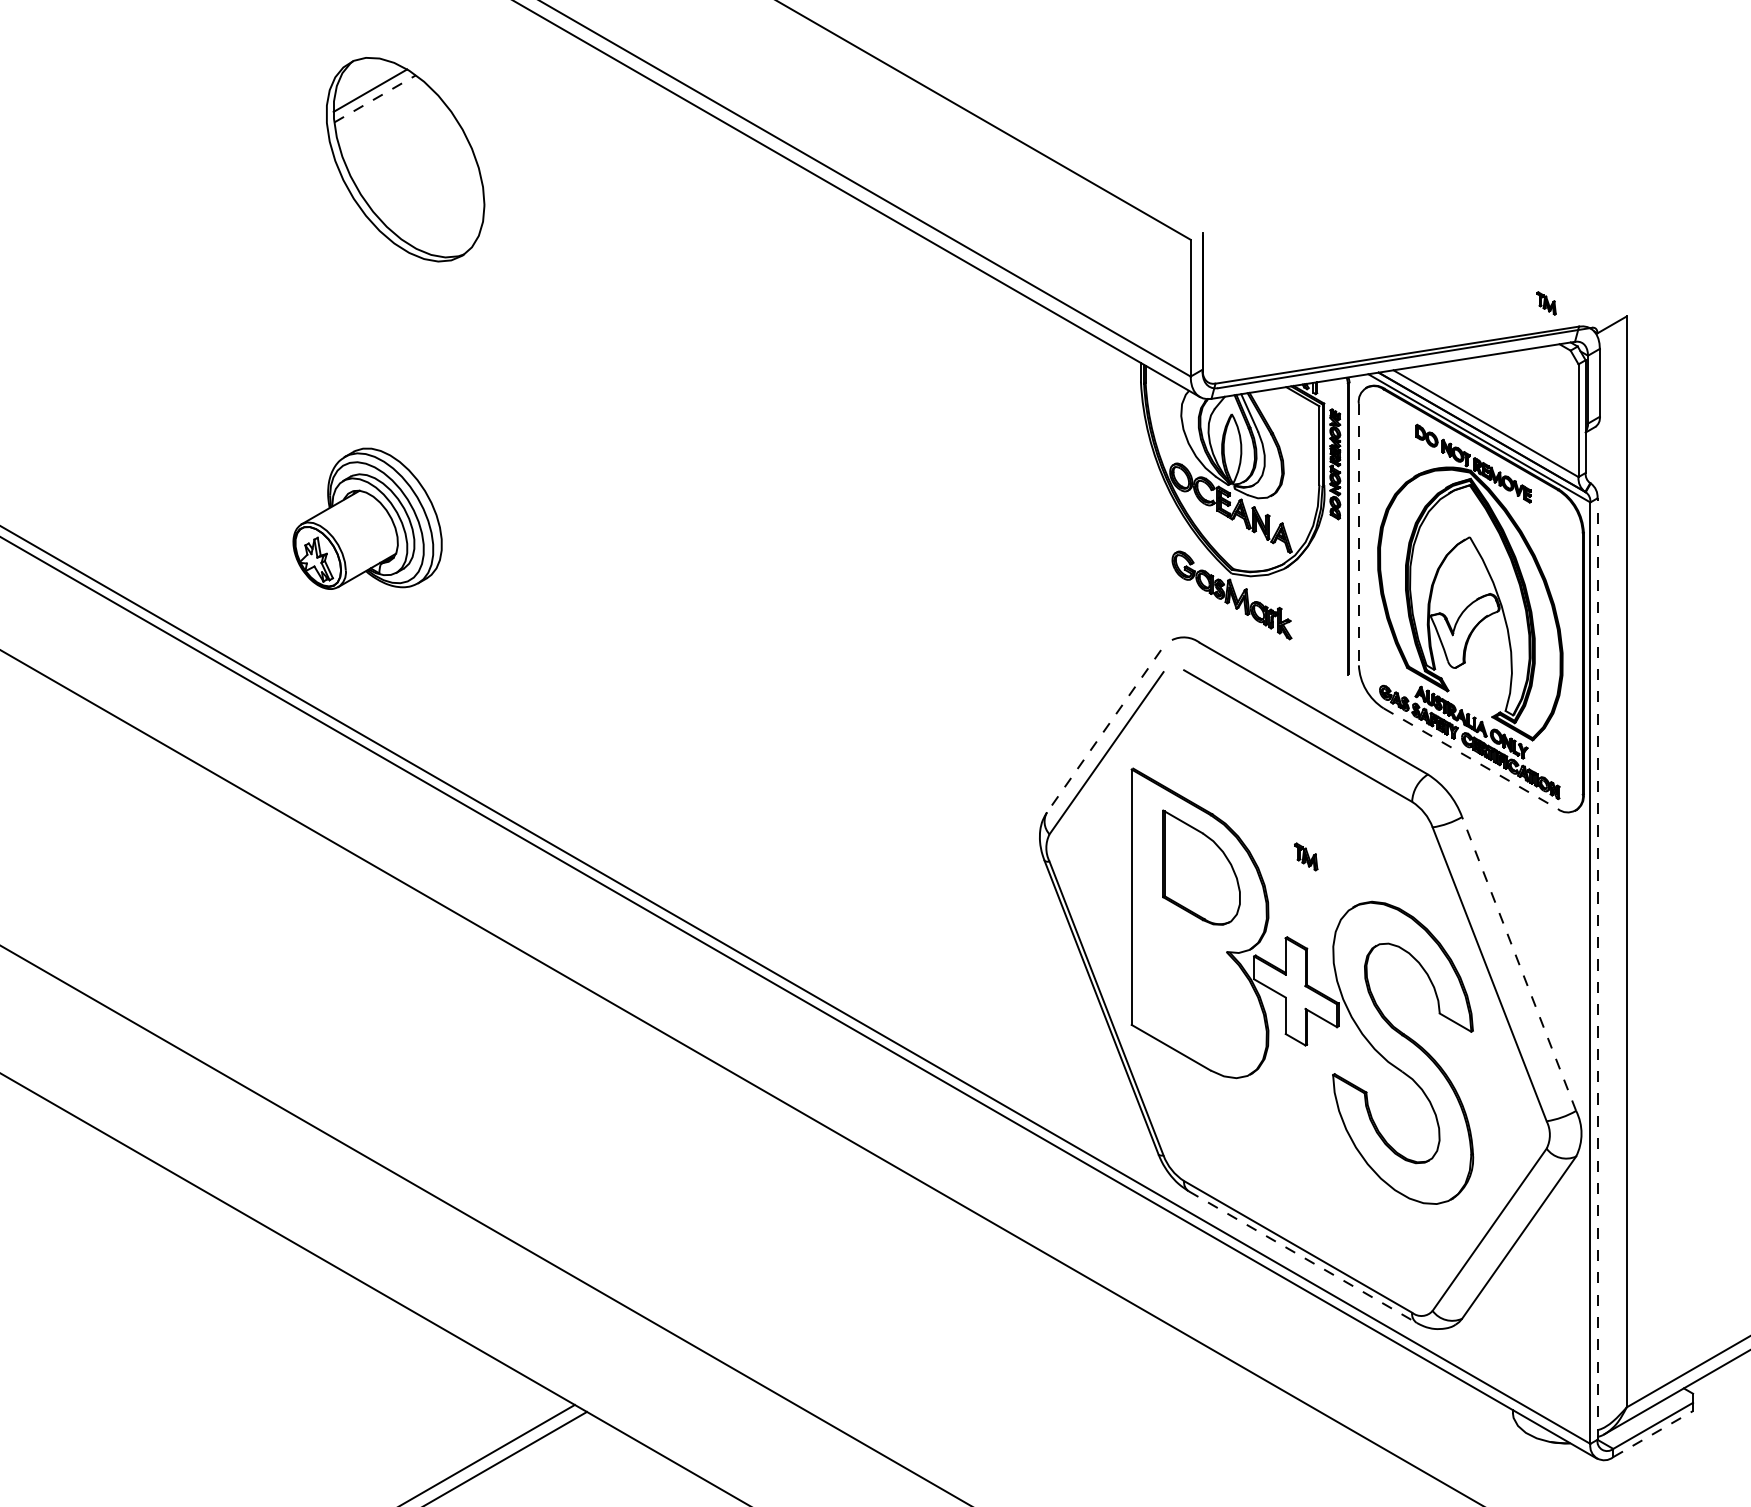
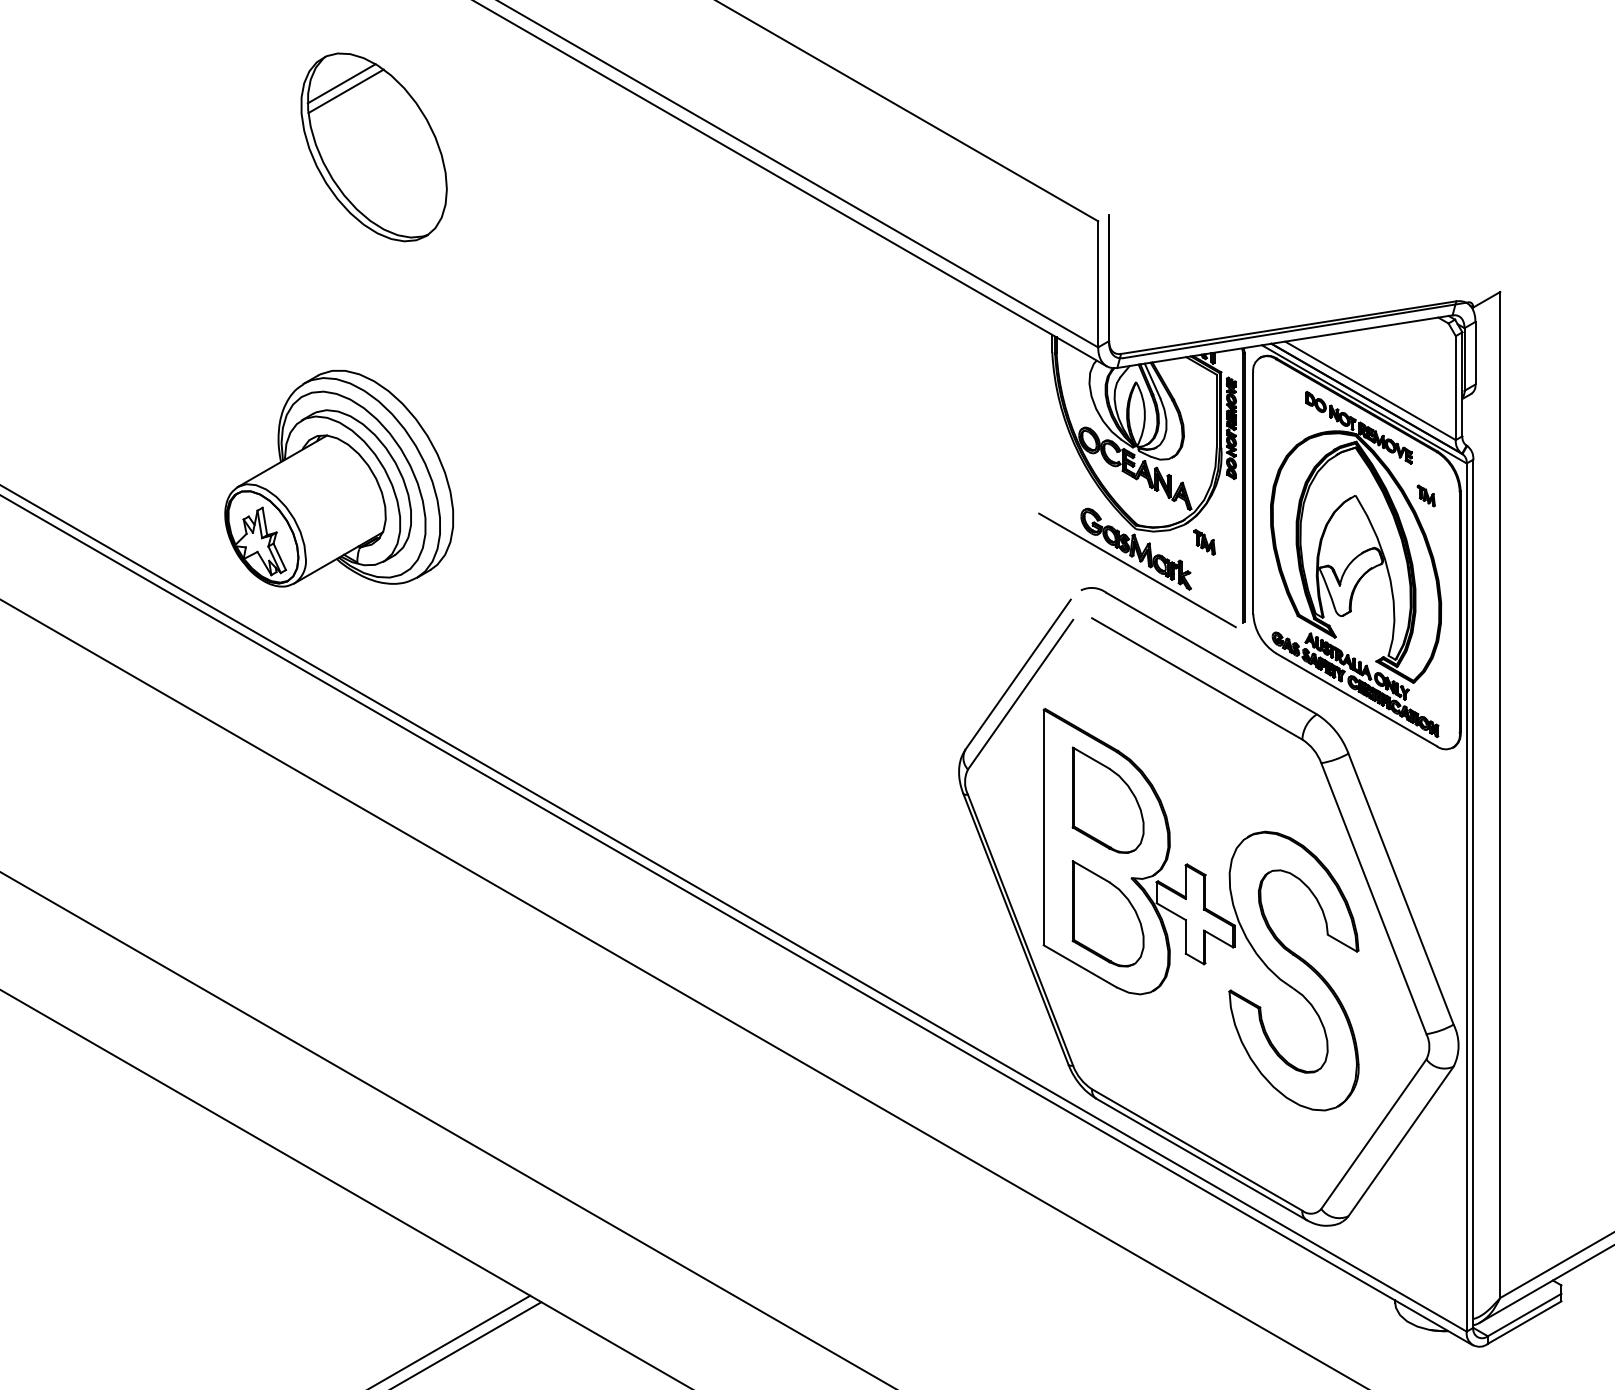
line: (375, 99) -> (346, 91), dashed -> solid
part: (1545, 302) -> (1425, 495), moved
part: (366, 518) -> (338, 478), size x1.67
line: (1359, 534) -> (1253, 493), dashed -> solid
line: (1233, 618) -> (1137, 570), added
line: (1104, 731) -> (1018, 674), dashed -> solid
line: (1470, 758) -> (1356, 699), dashed -> solid
part: (1306, 857) -> (1204, 542), moved
line: (1518, 963) -> (1400, 888), dashed -> solid
line: (1597, 968) -> (1473, 893), dashed -> solid
part: (1200, 990) -> (1107, 913), added
line: (1302, 1257) -> (1201, 1159), dashed -> solid
line: (1654, 1433) -> (1525, 1322), dashed -> solid

